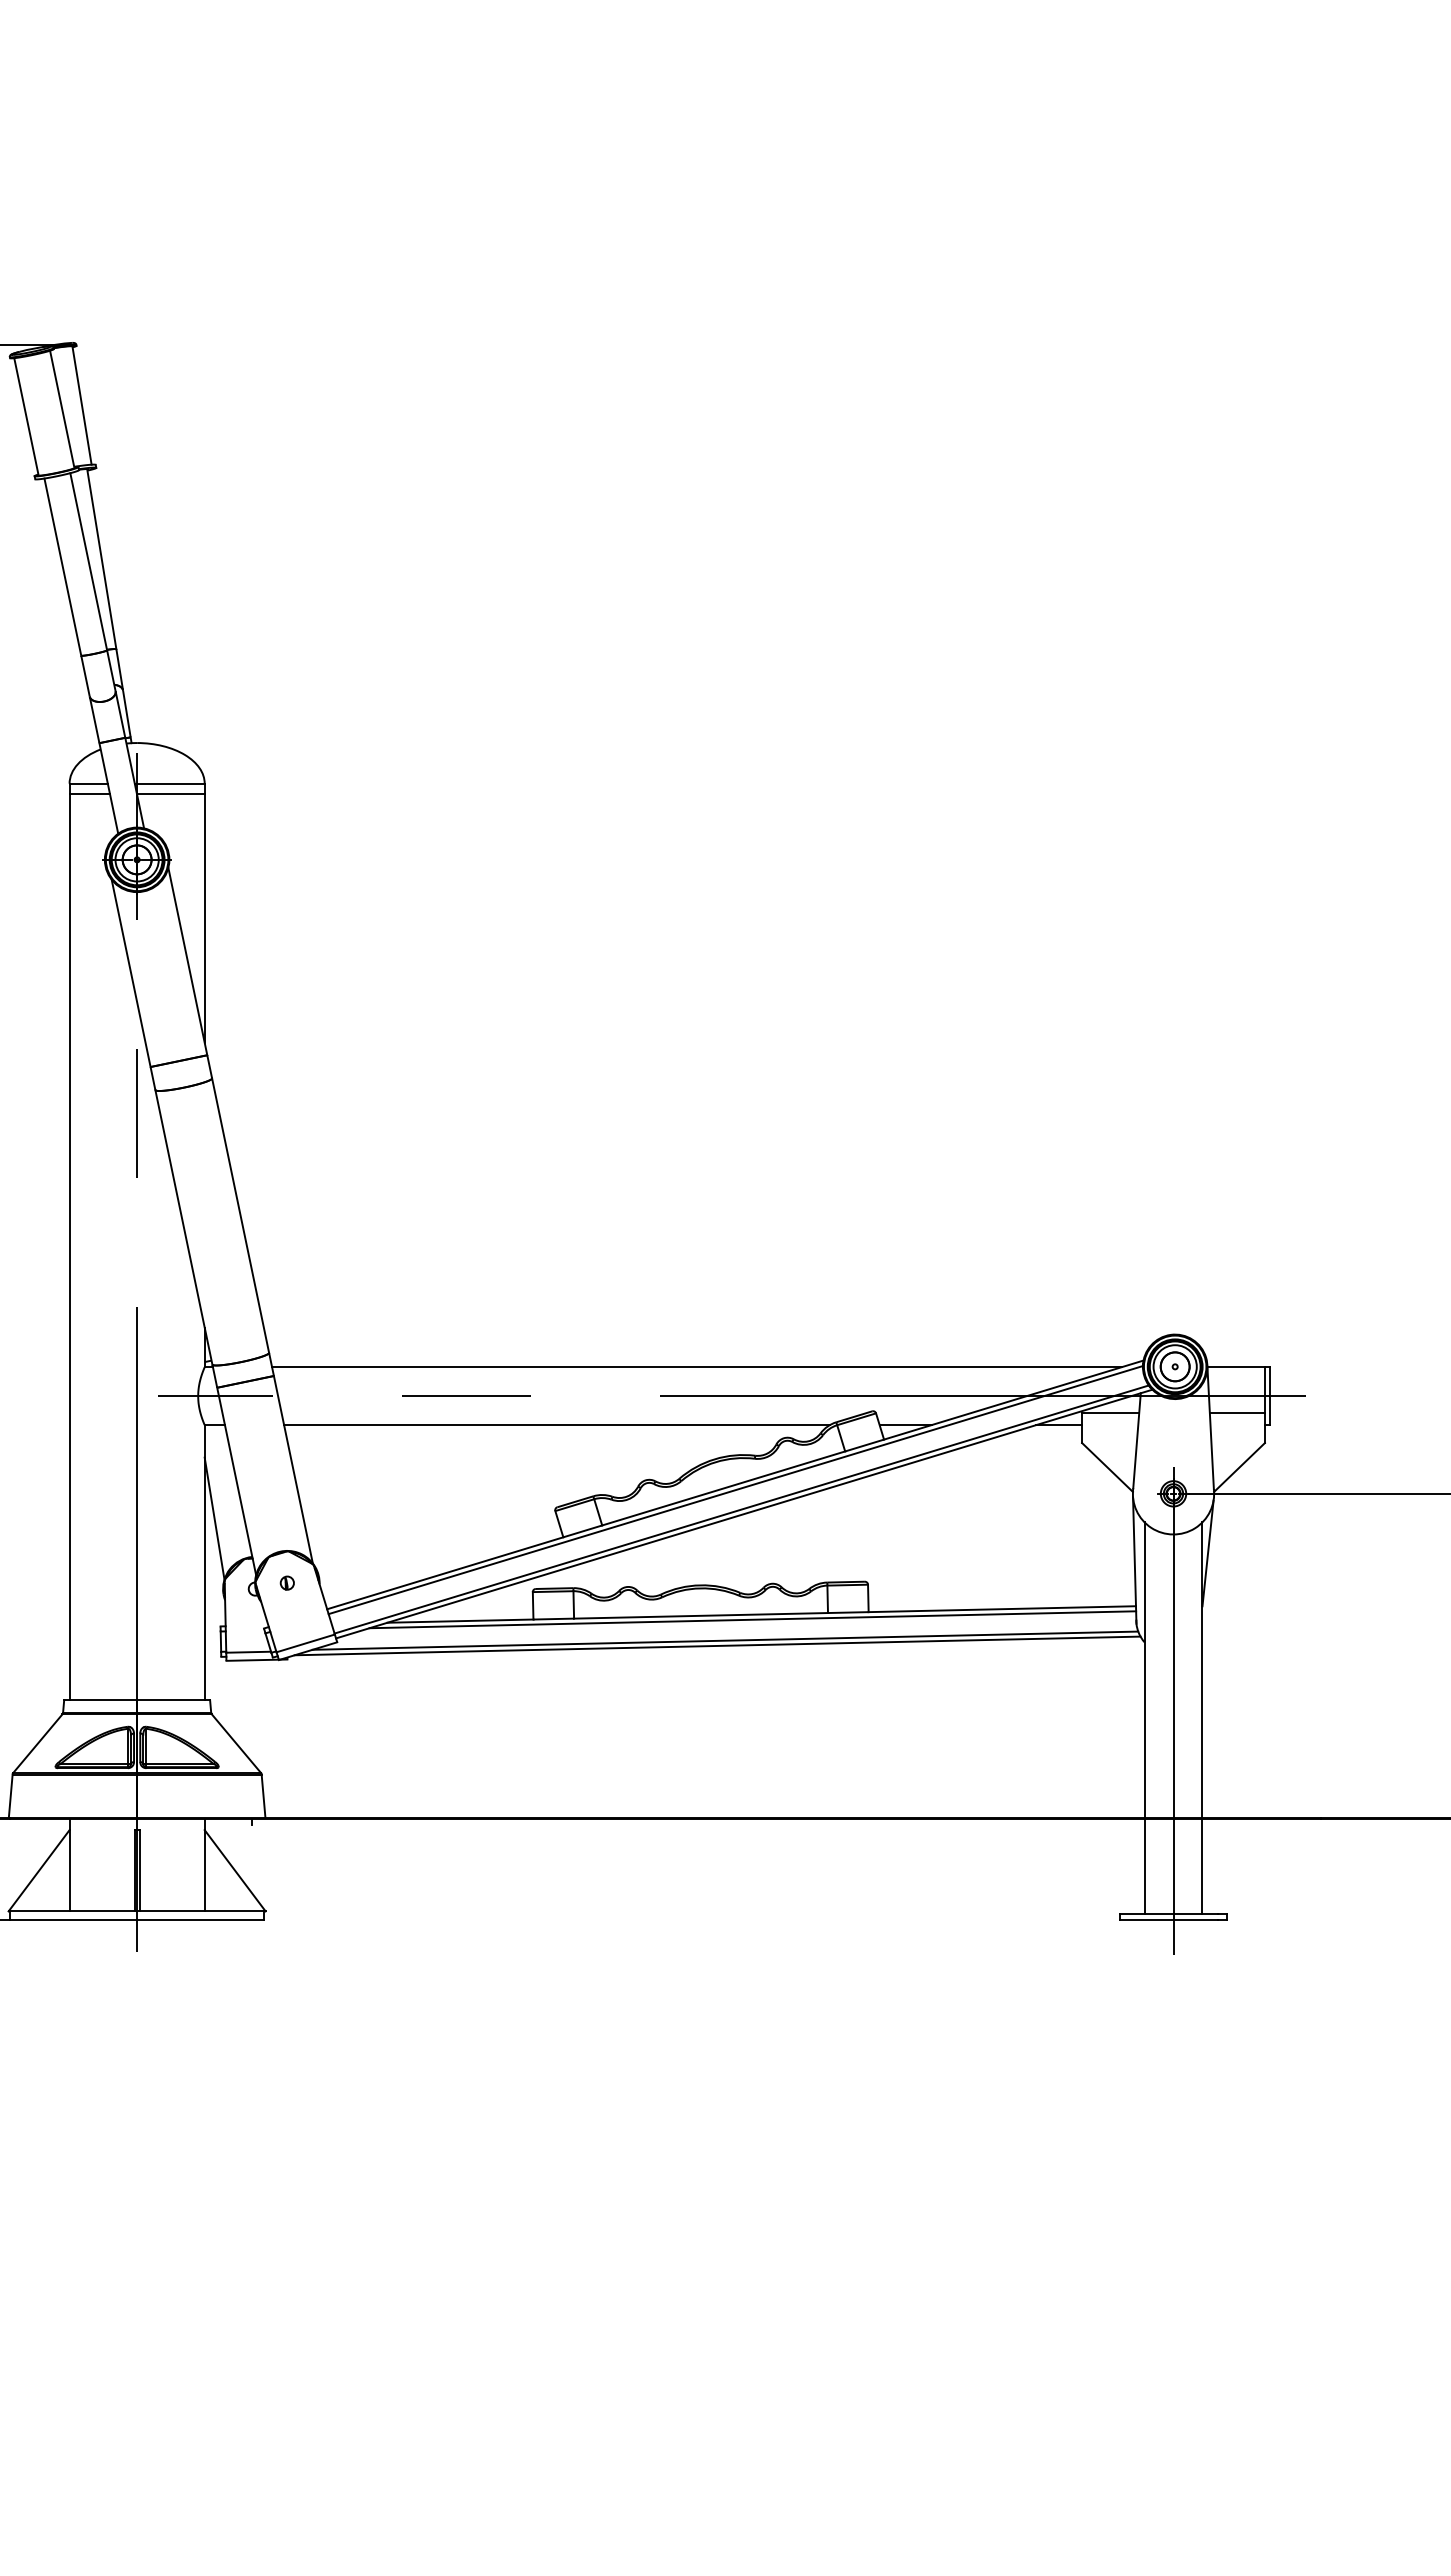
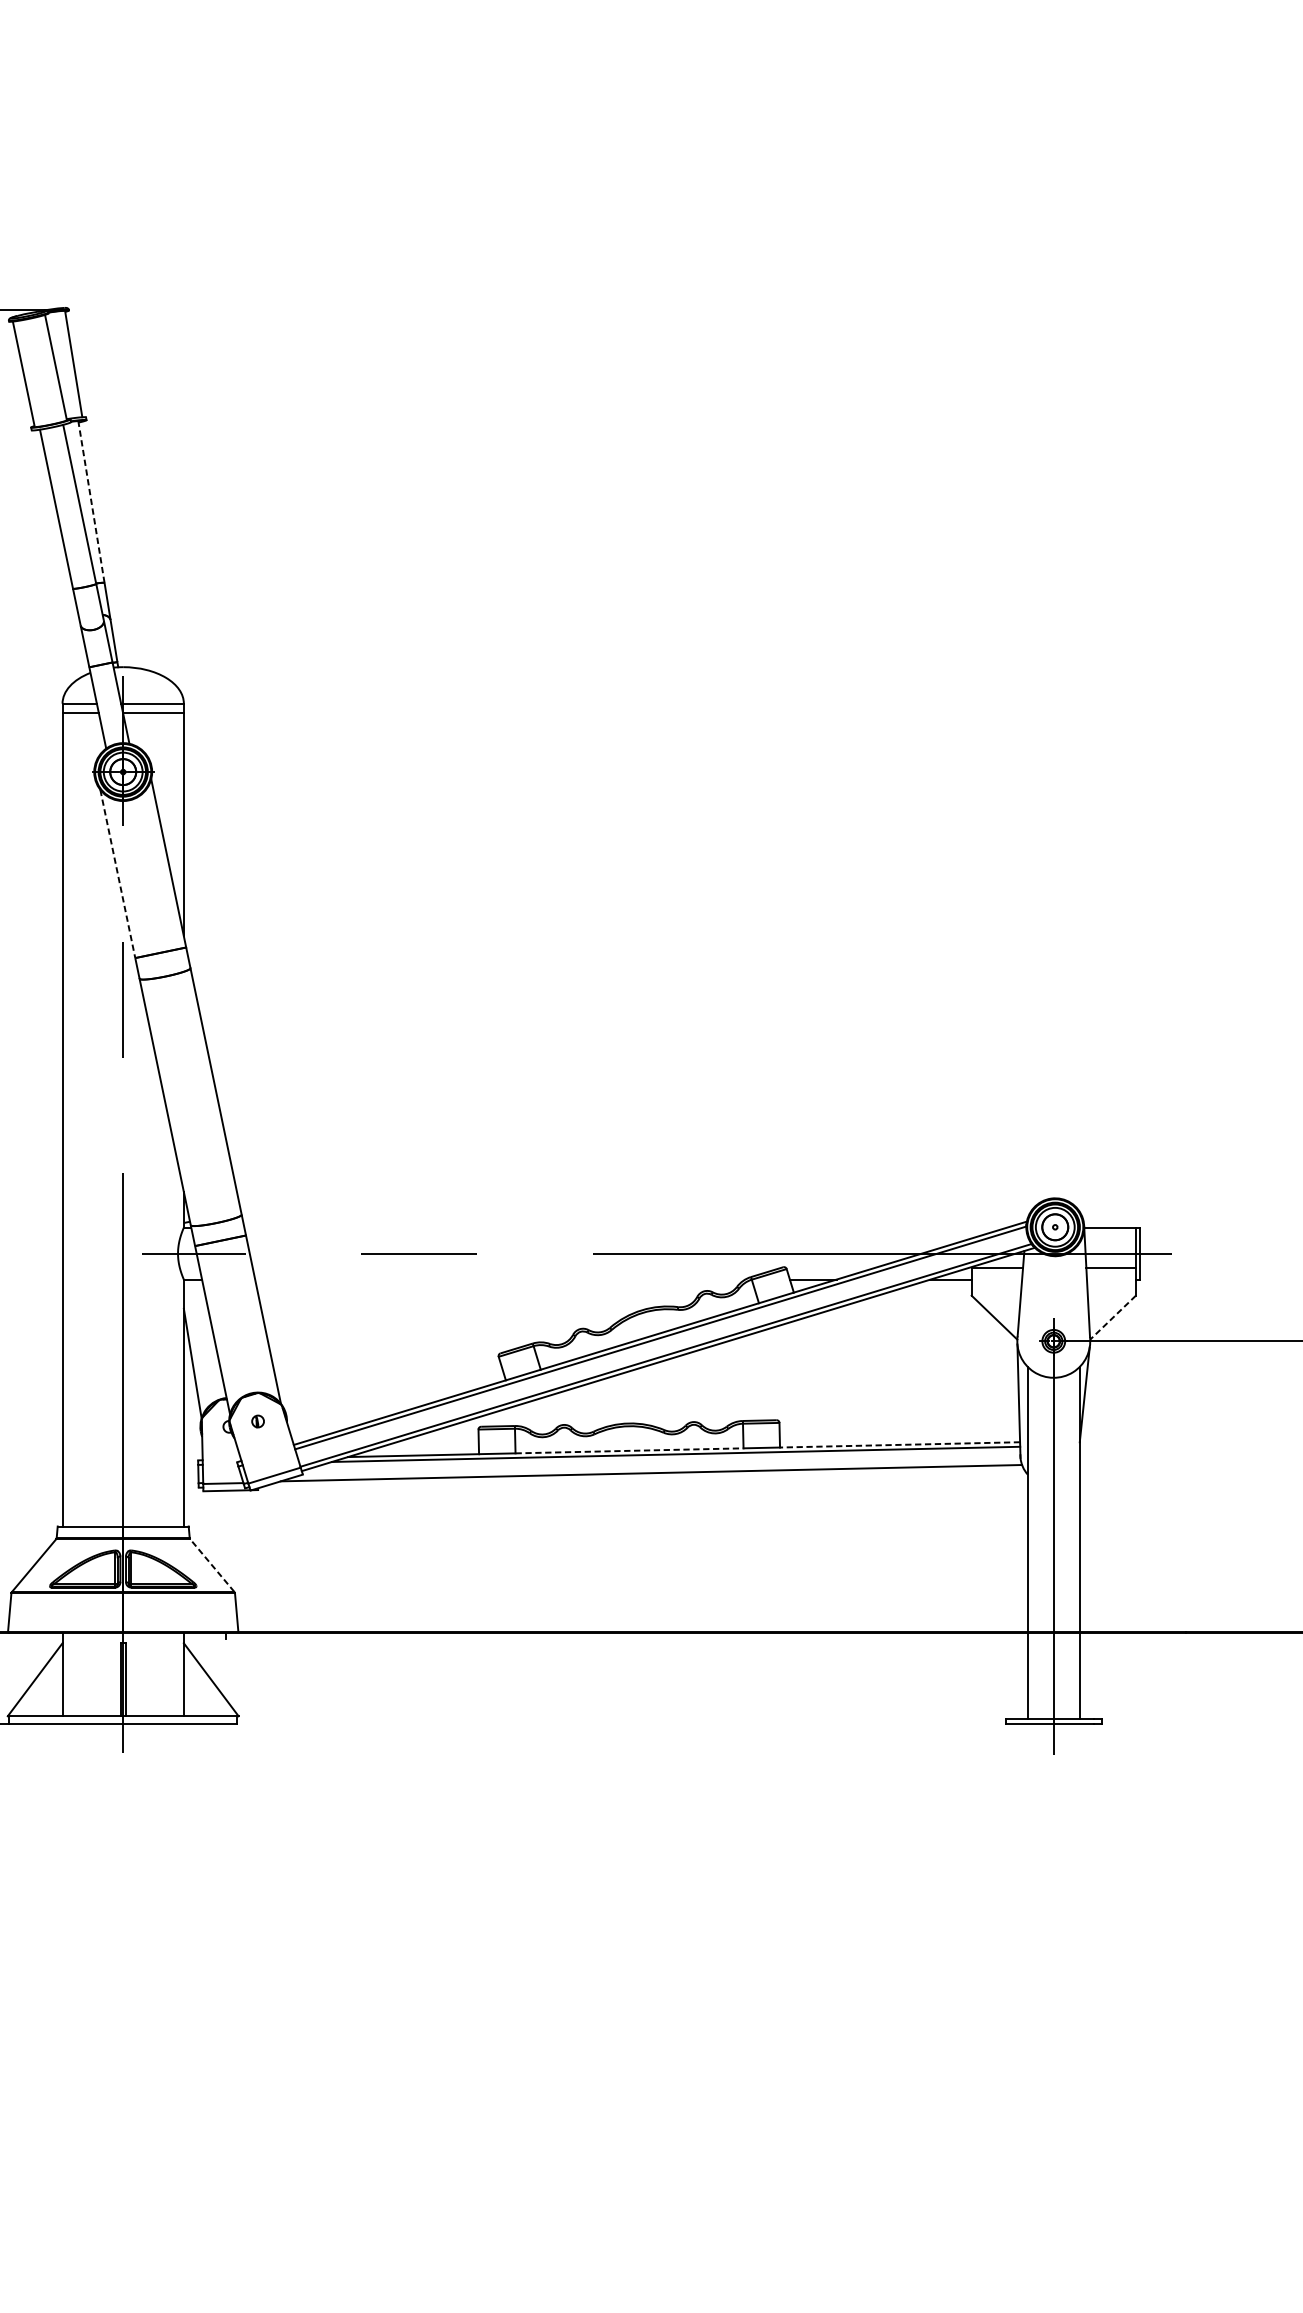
line: (101, 558) -> (91, 501), solid -> dashed
line: (131, 973) -> (118, 874), solid -> dashed
line: (696, 1367) -> (625, 1227), removed
line: (556, 1425) -> (499, 1279), removed
line: (1239, 1467) -> (1113, 1317), solid -> dashed
line: (1002, 1609) -> (900, 1445), solid -> dashed
line: (701, 1615) -> (629, 1450), solid -> dashed
line: (717, 1645) -> (644, 1477), removed
line: (236, 1743) -> (212, 1565), solid -> dashed

